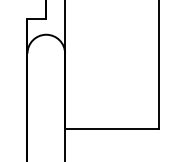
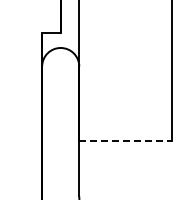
line: (113, 128) -> (126, 140), solid -> dashed

